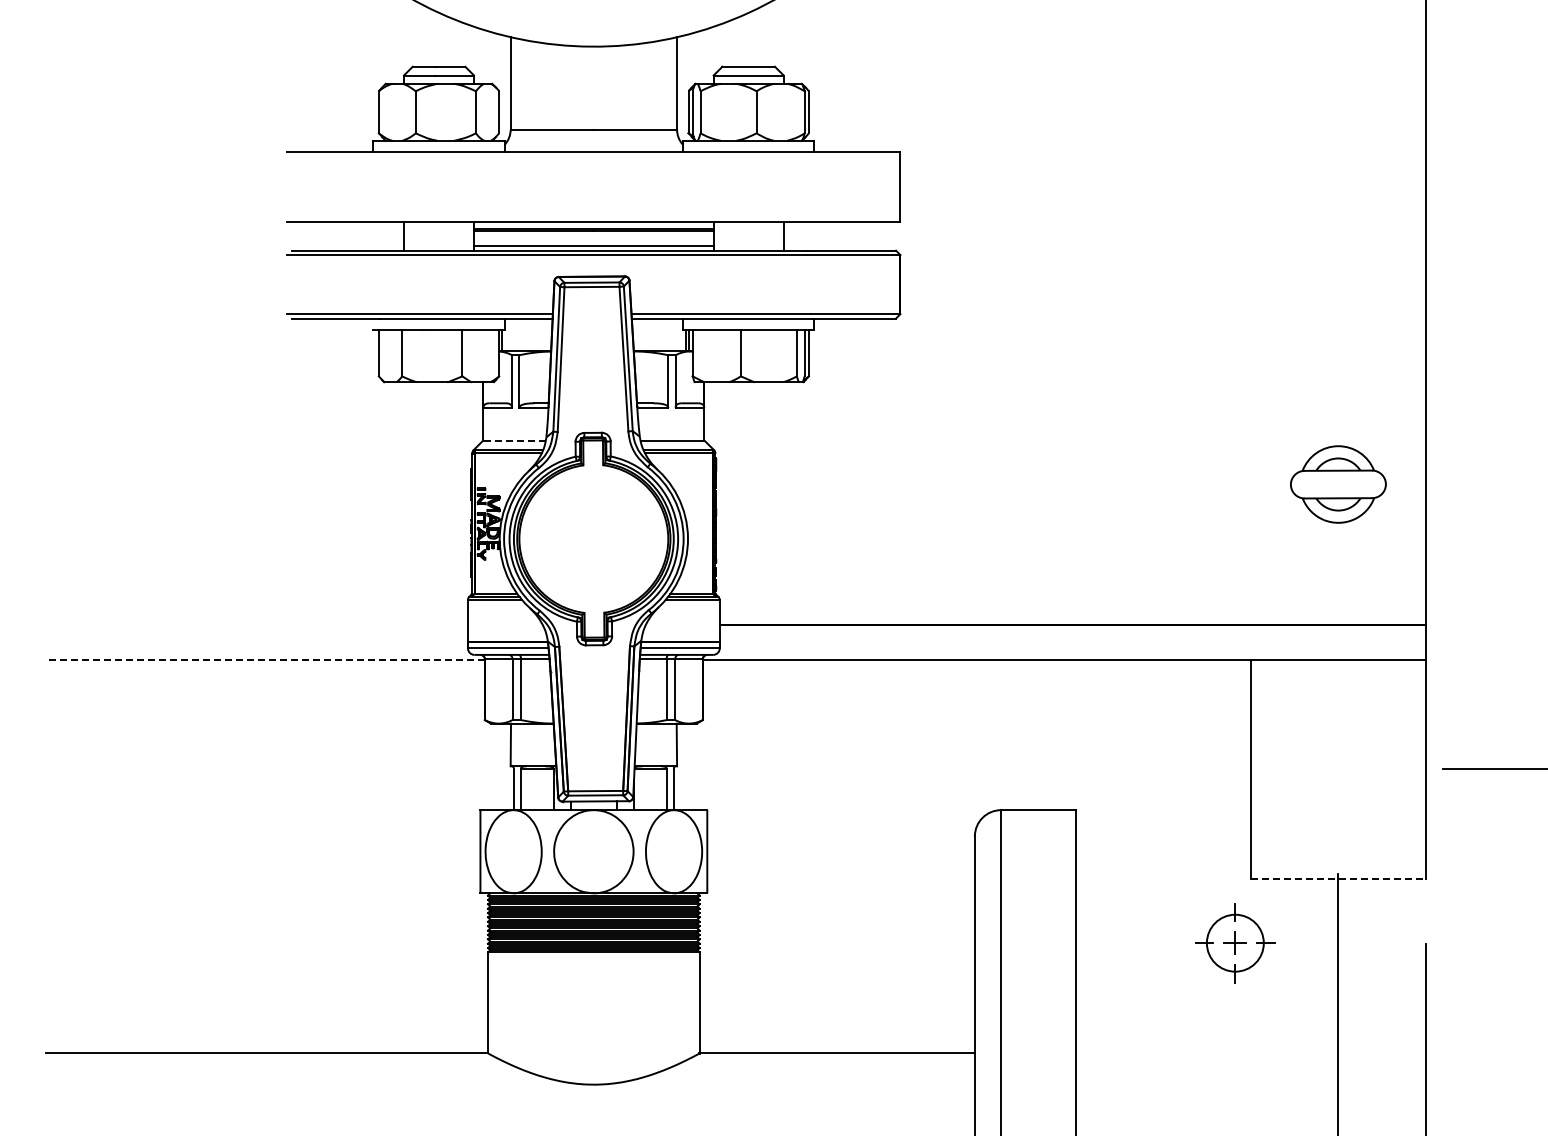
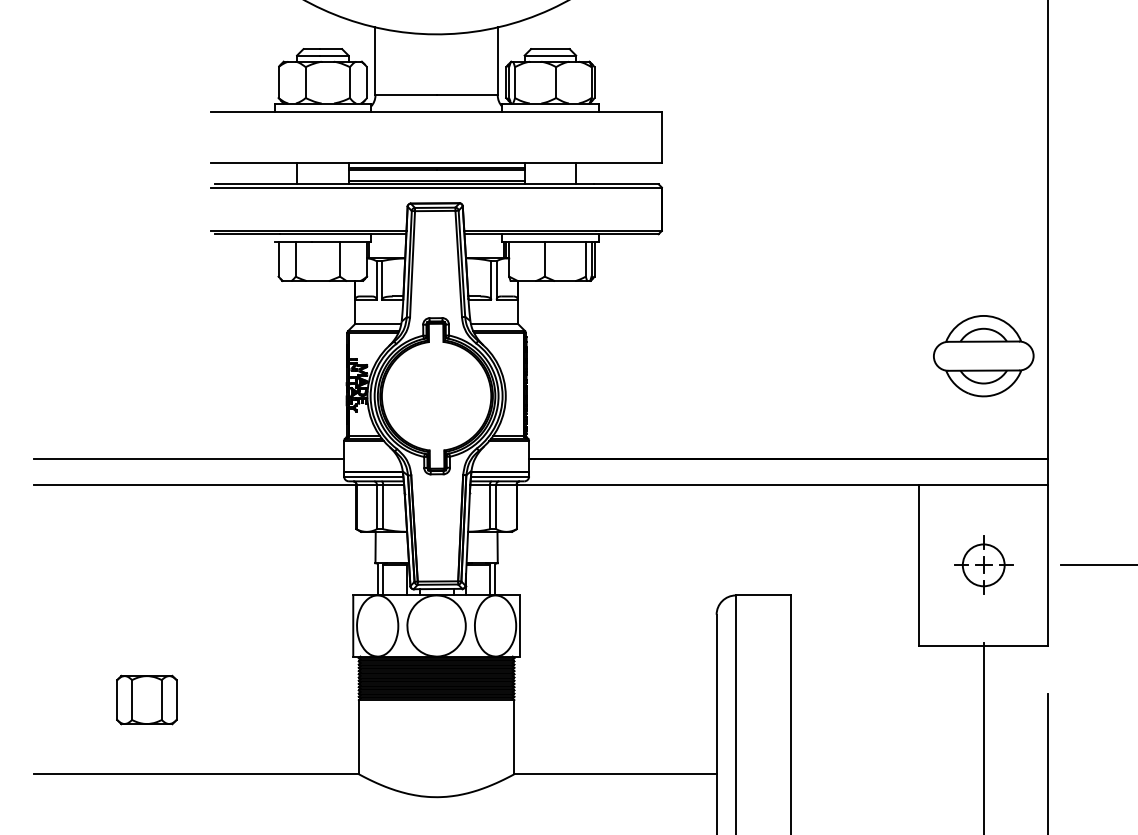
line: (513, 440) -> (377, 323), dashed -> solid
part: (1338, 484) -> (983, 356), size x1.43
line: (256, 624) -> (188, 459), added
line: (265, 659) -> (195, 484), dashed -> solid
line: (1338, 878) -> (983, 645), dashed -> solid
part: (1235, 943) -> (983, 565), moved
part: (199, 952) -> (146, 700), added

